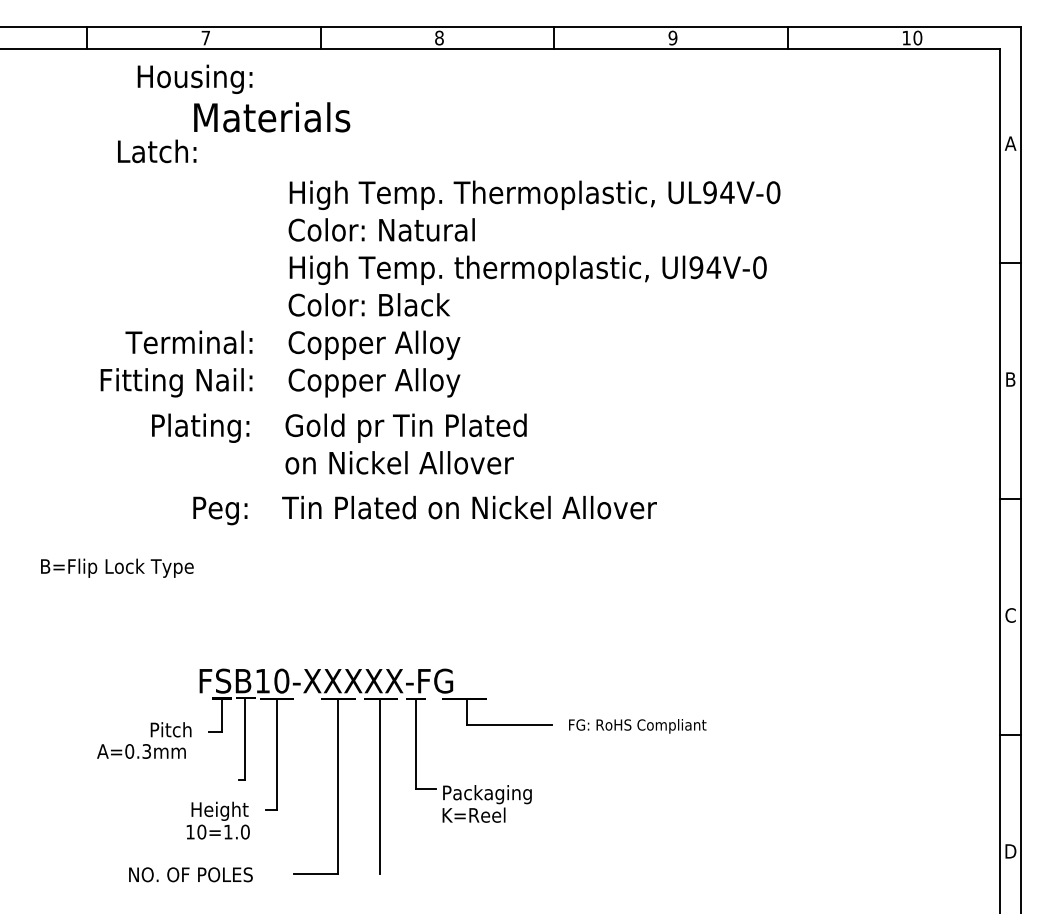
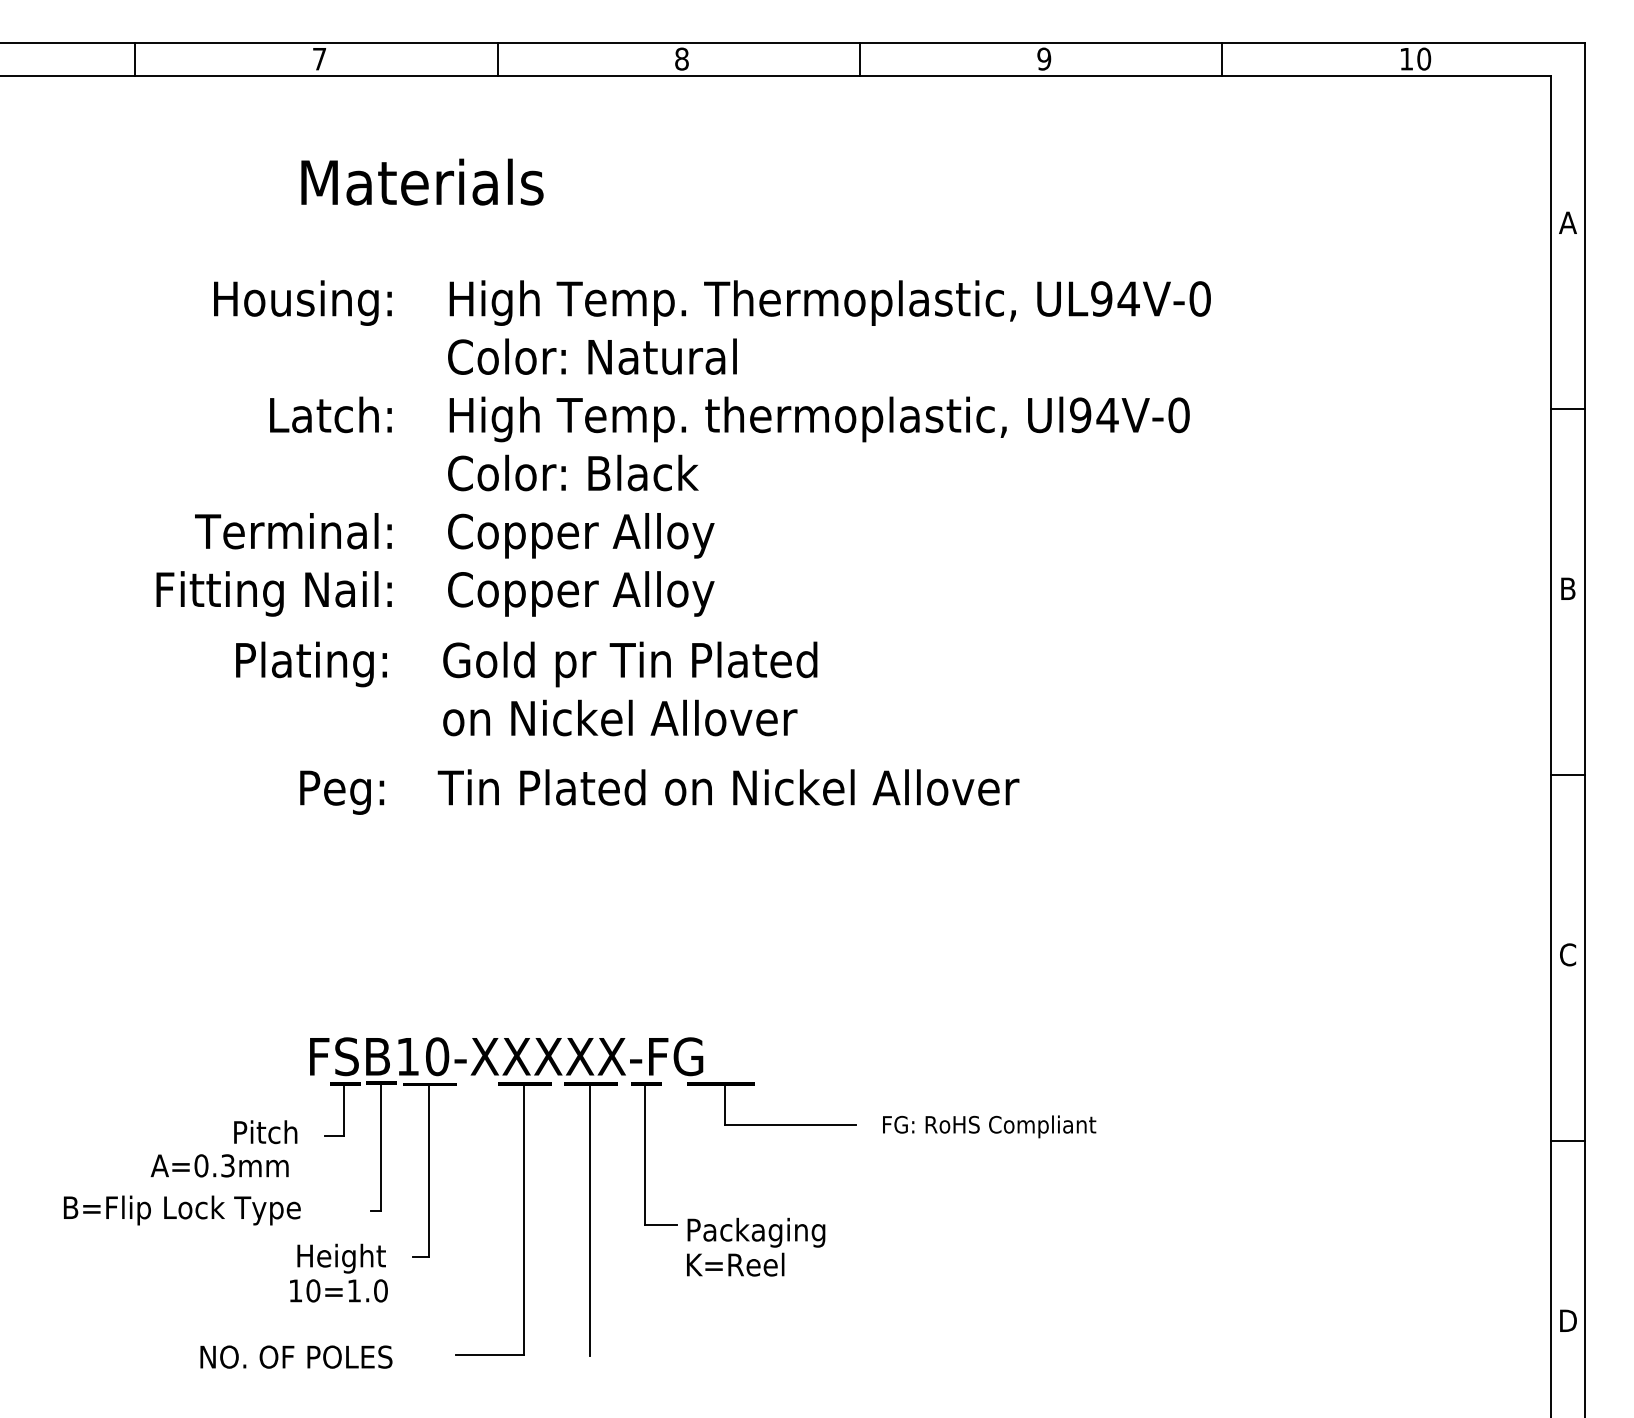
text: (194, 78) -> (301, 301), moved
text: (157, 151) -> (331, 415), moved
text: (117, 567) -> (182, 1209), moved

